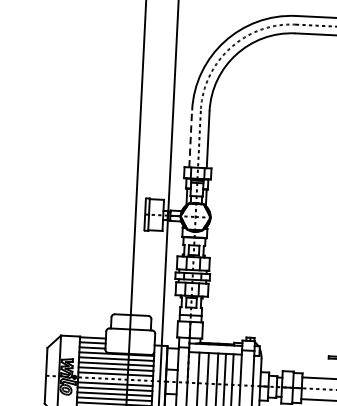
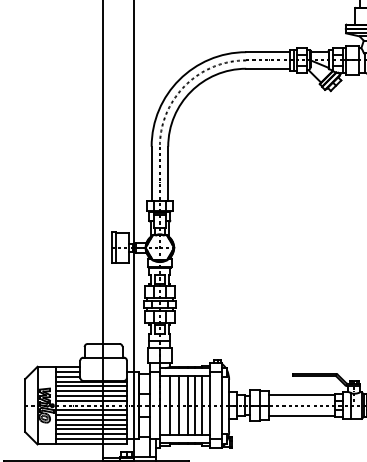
line: (190, 138) -> (151, 173), dashed -> solid

